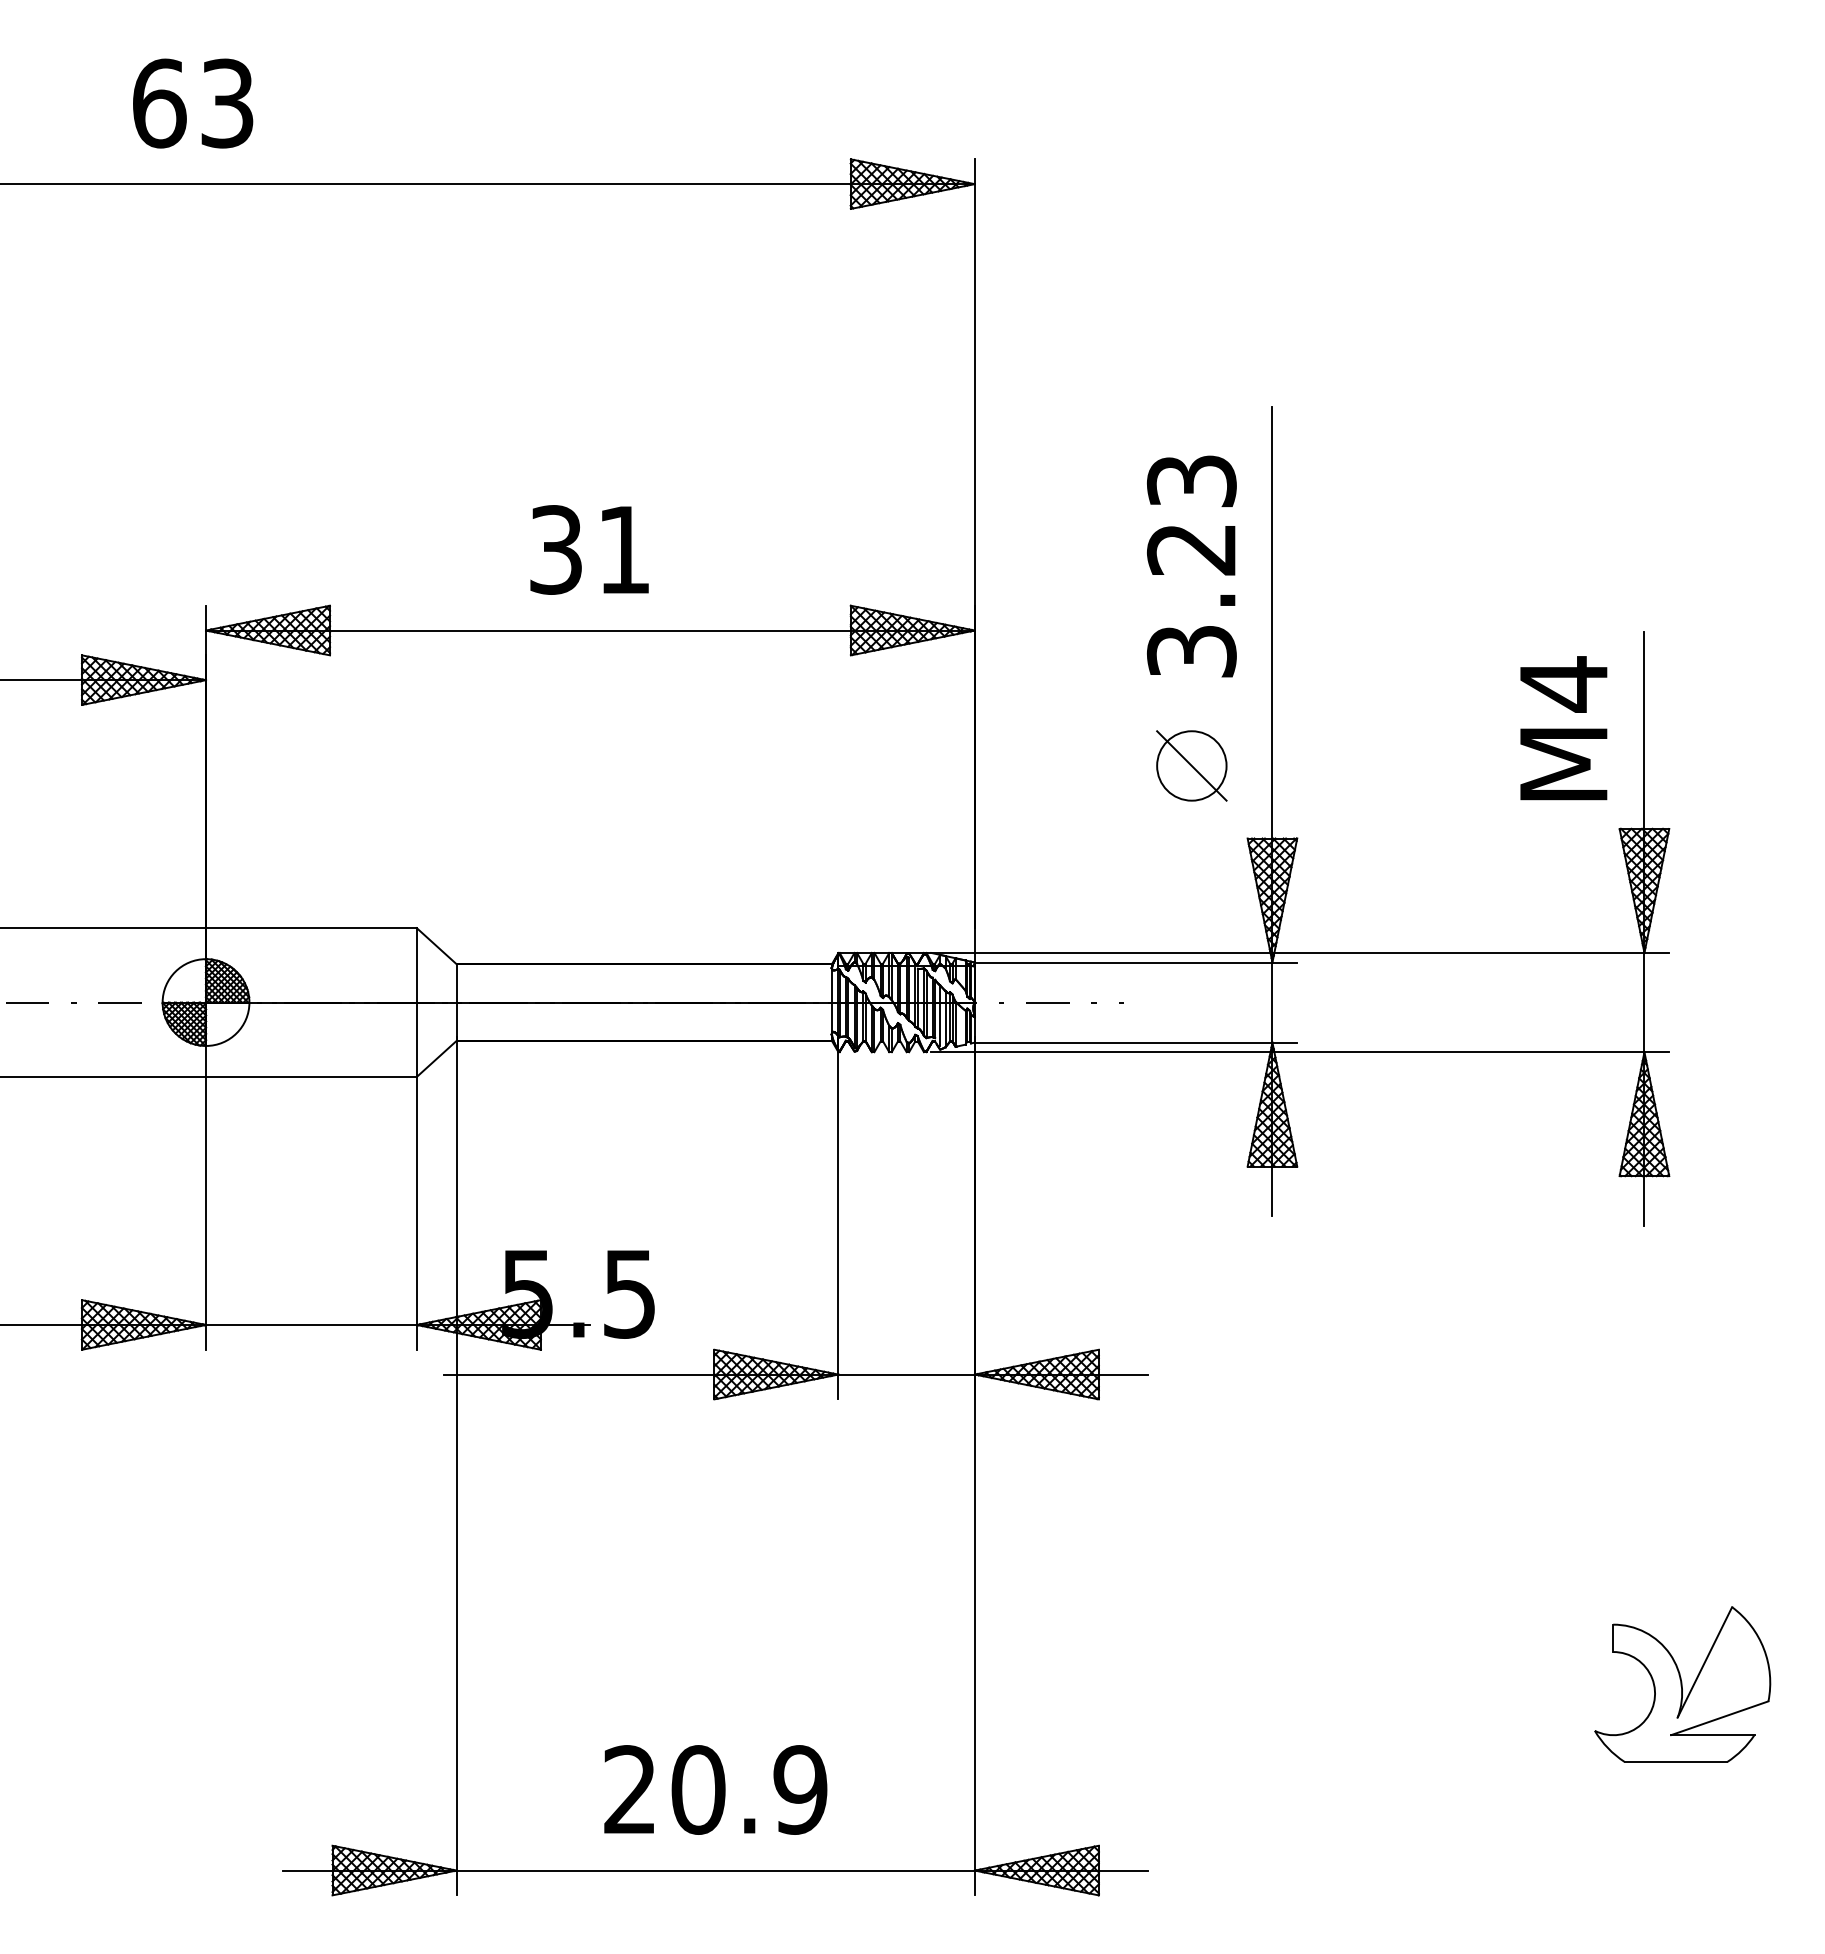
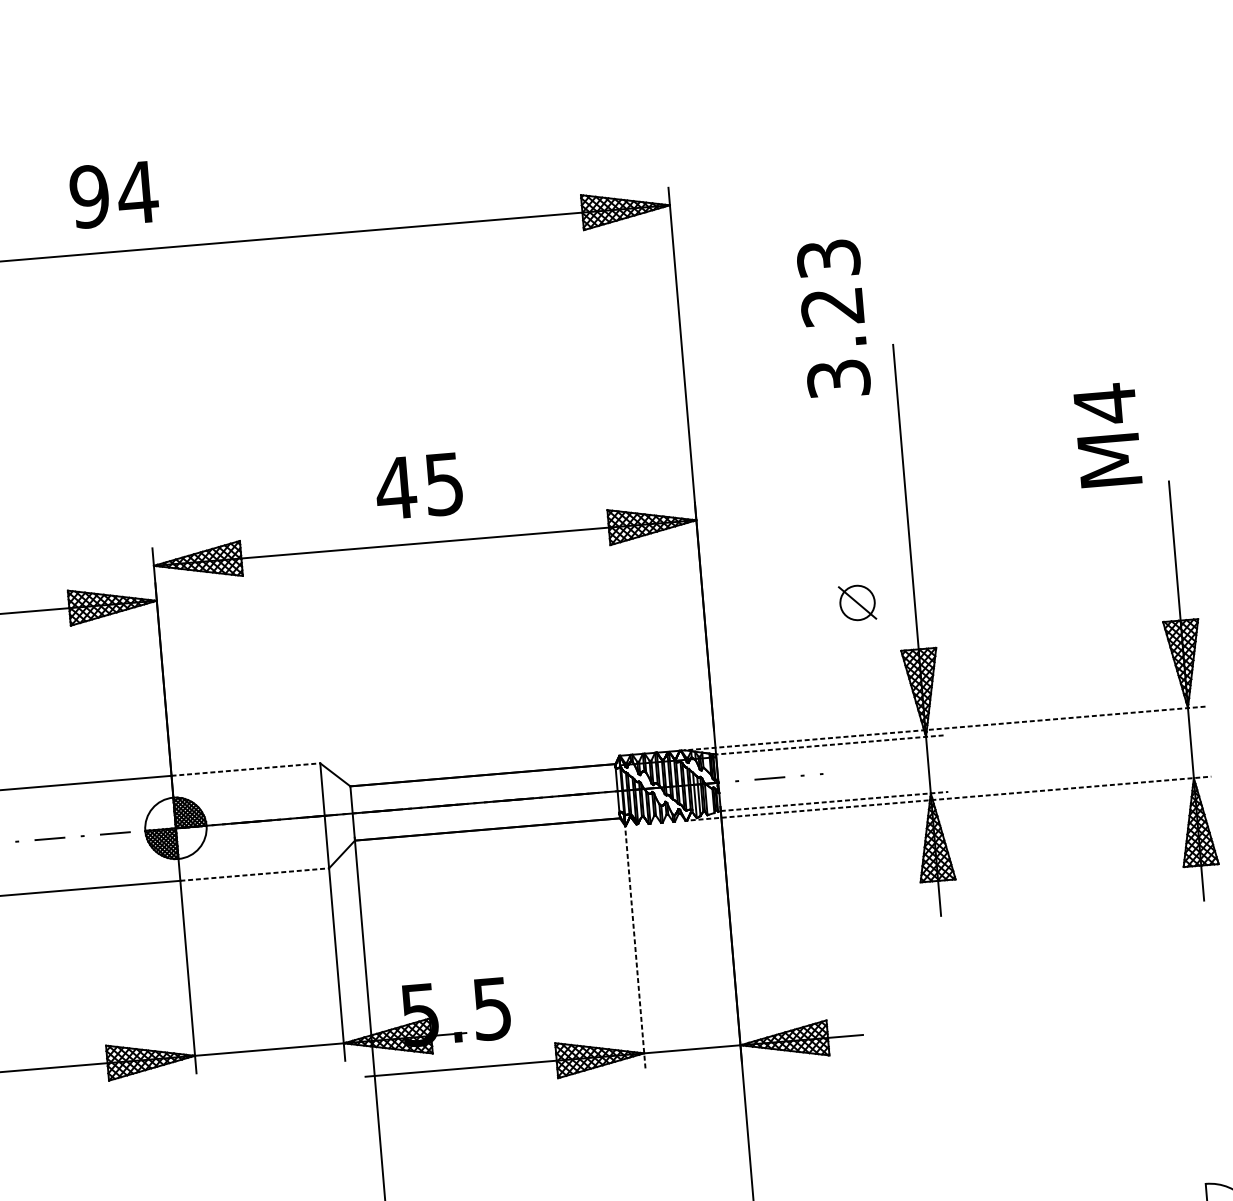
text: (193, 103) -> (113, 194), 63 -> 94
text: (588, 549) -> (418, 485), 31 -> 45
text: (1191, 566) -> (833, 319), moved
text: (1563, 728) -> (1107, 435), moved
part: (1191, 765) -> (857, 602), size x0.7
line: (311, 928) -> (245, 769), solid -> dashed
line: (1300, 952) -> (945, 728), solid -> dashed
line: (1135, 962) -> (829, 744), solid -> dashed
line: (1136, 1042) -> (834, 801), solid -> dashed
line: (1300, 1052) -> (951, 798), solid -> dashed
line: (311, 1076) -> (254, 874), solid -> dashed
line: (838, 1218) -> (635, 943), solid -> dashed

